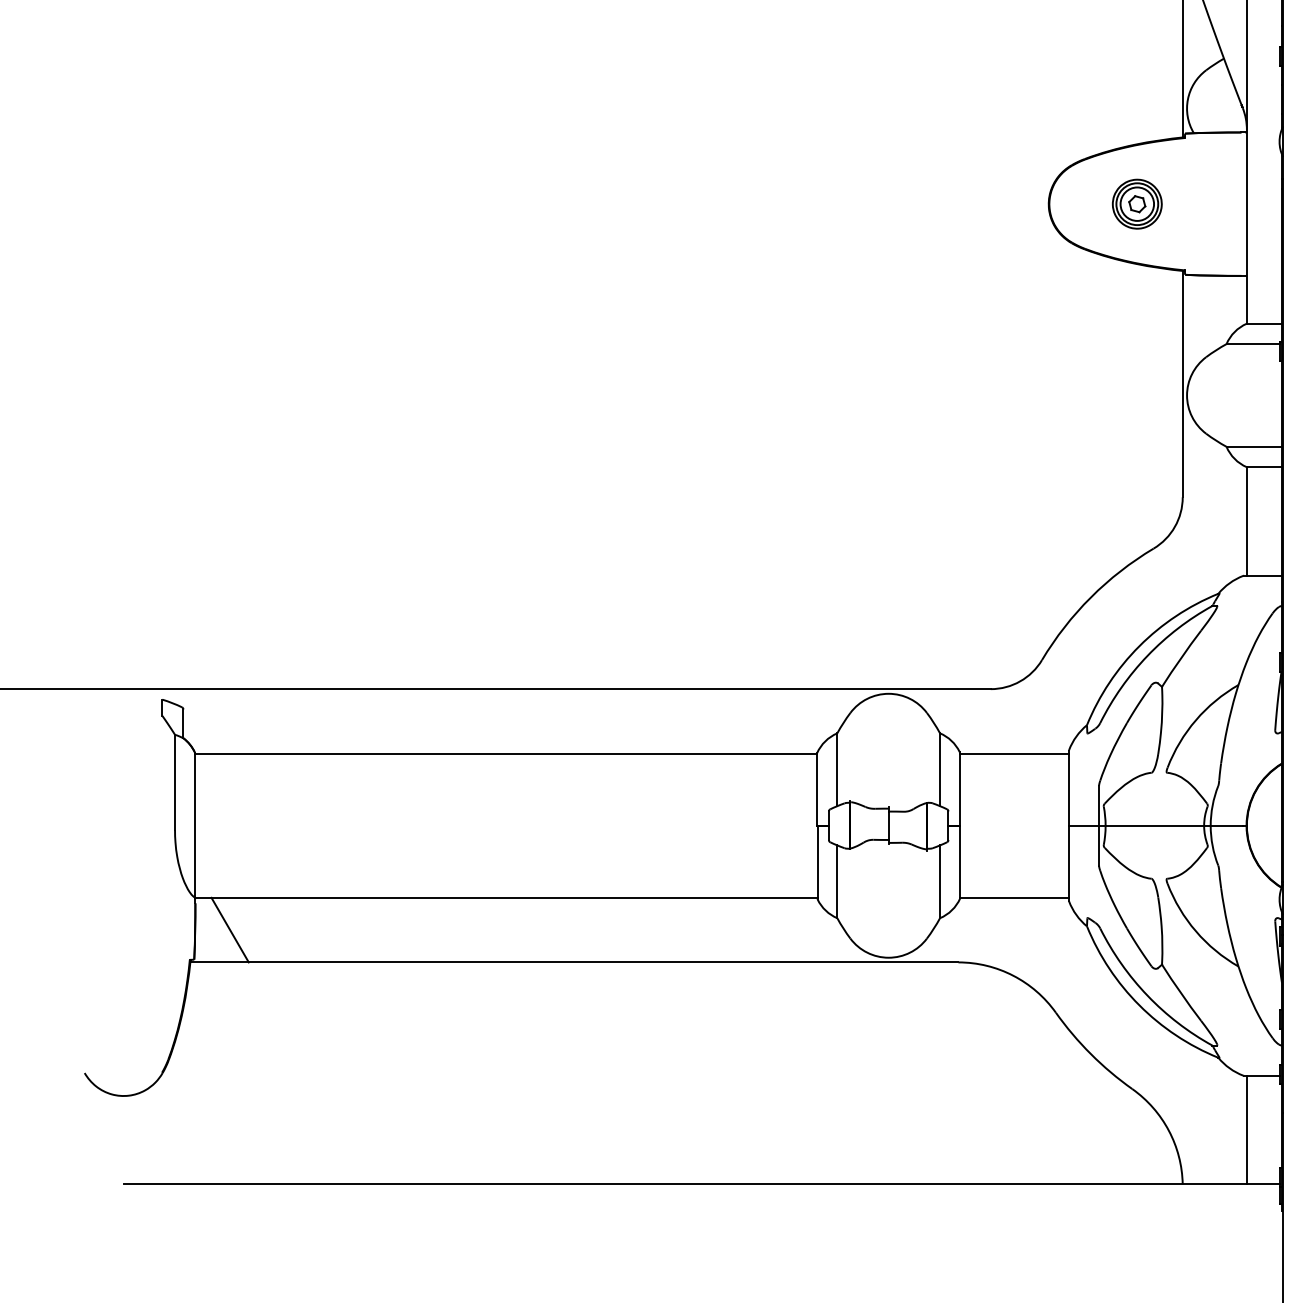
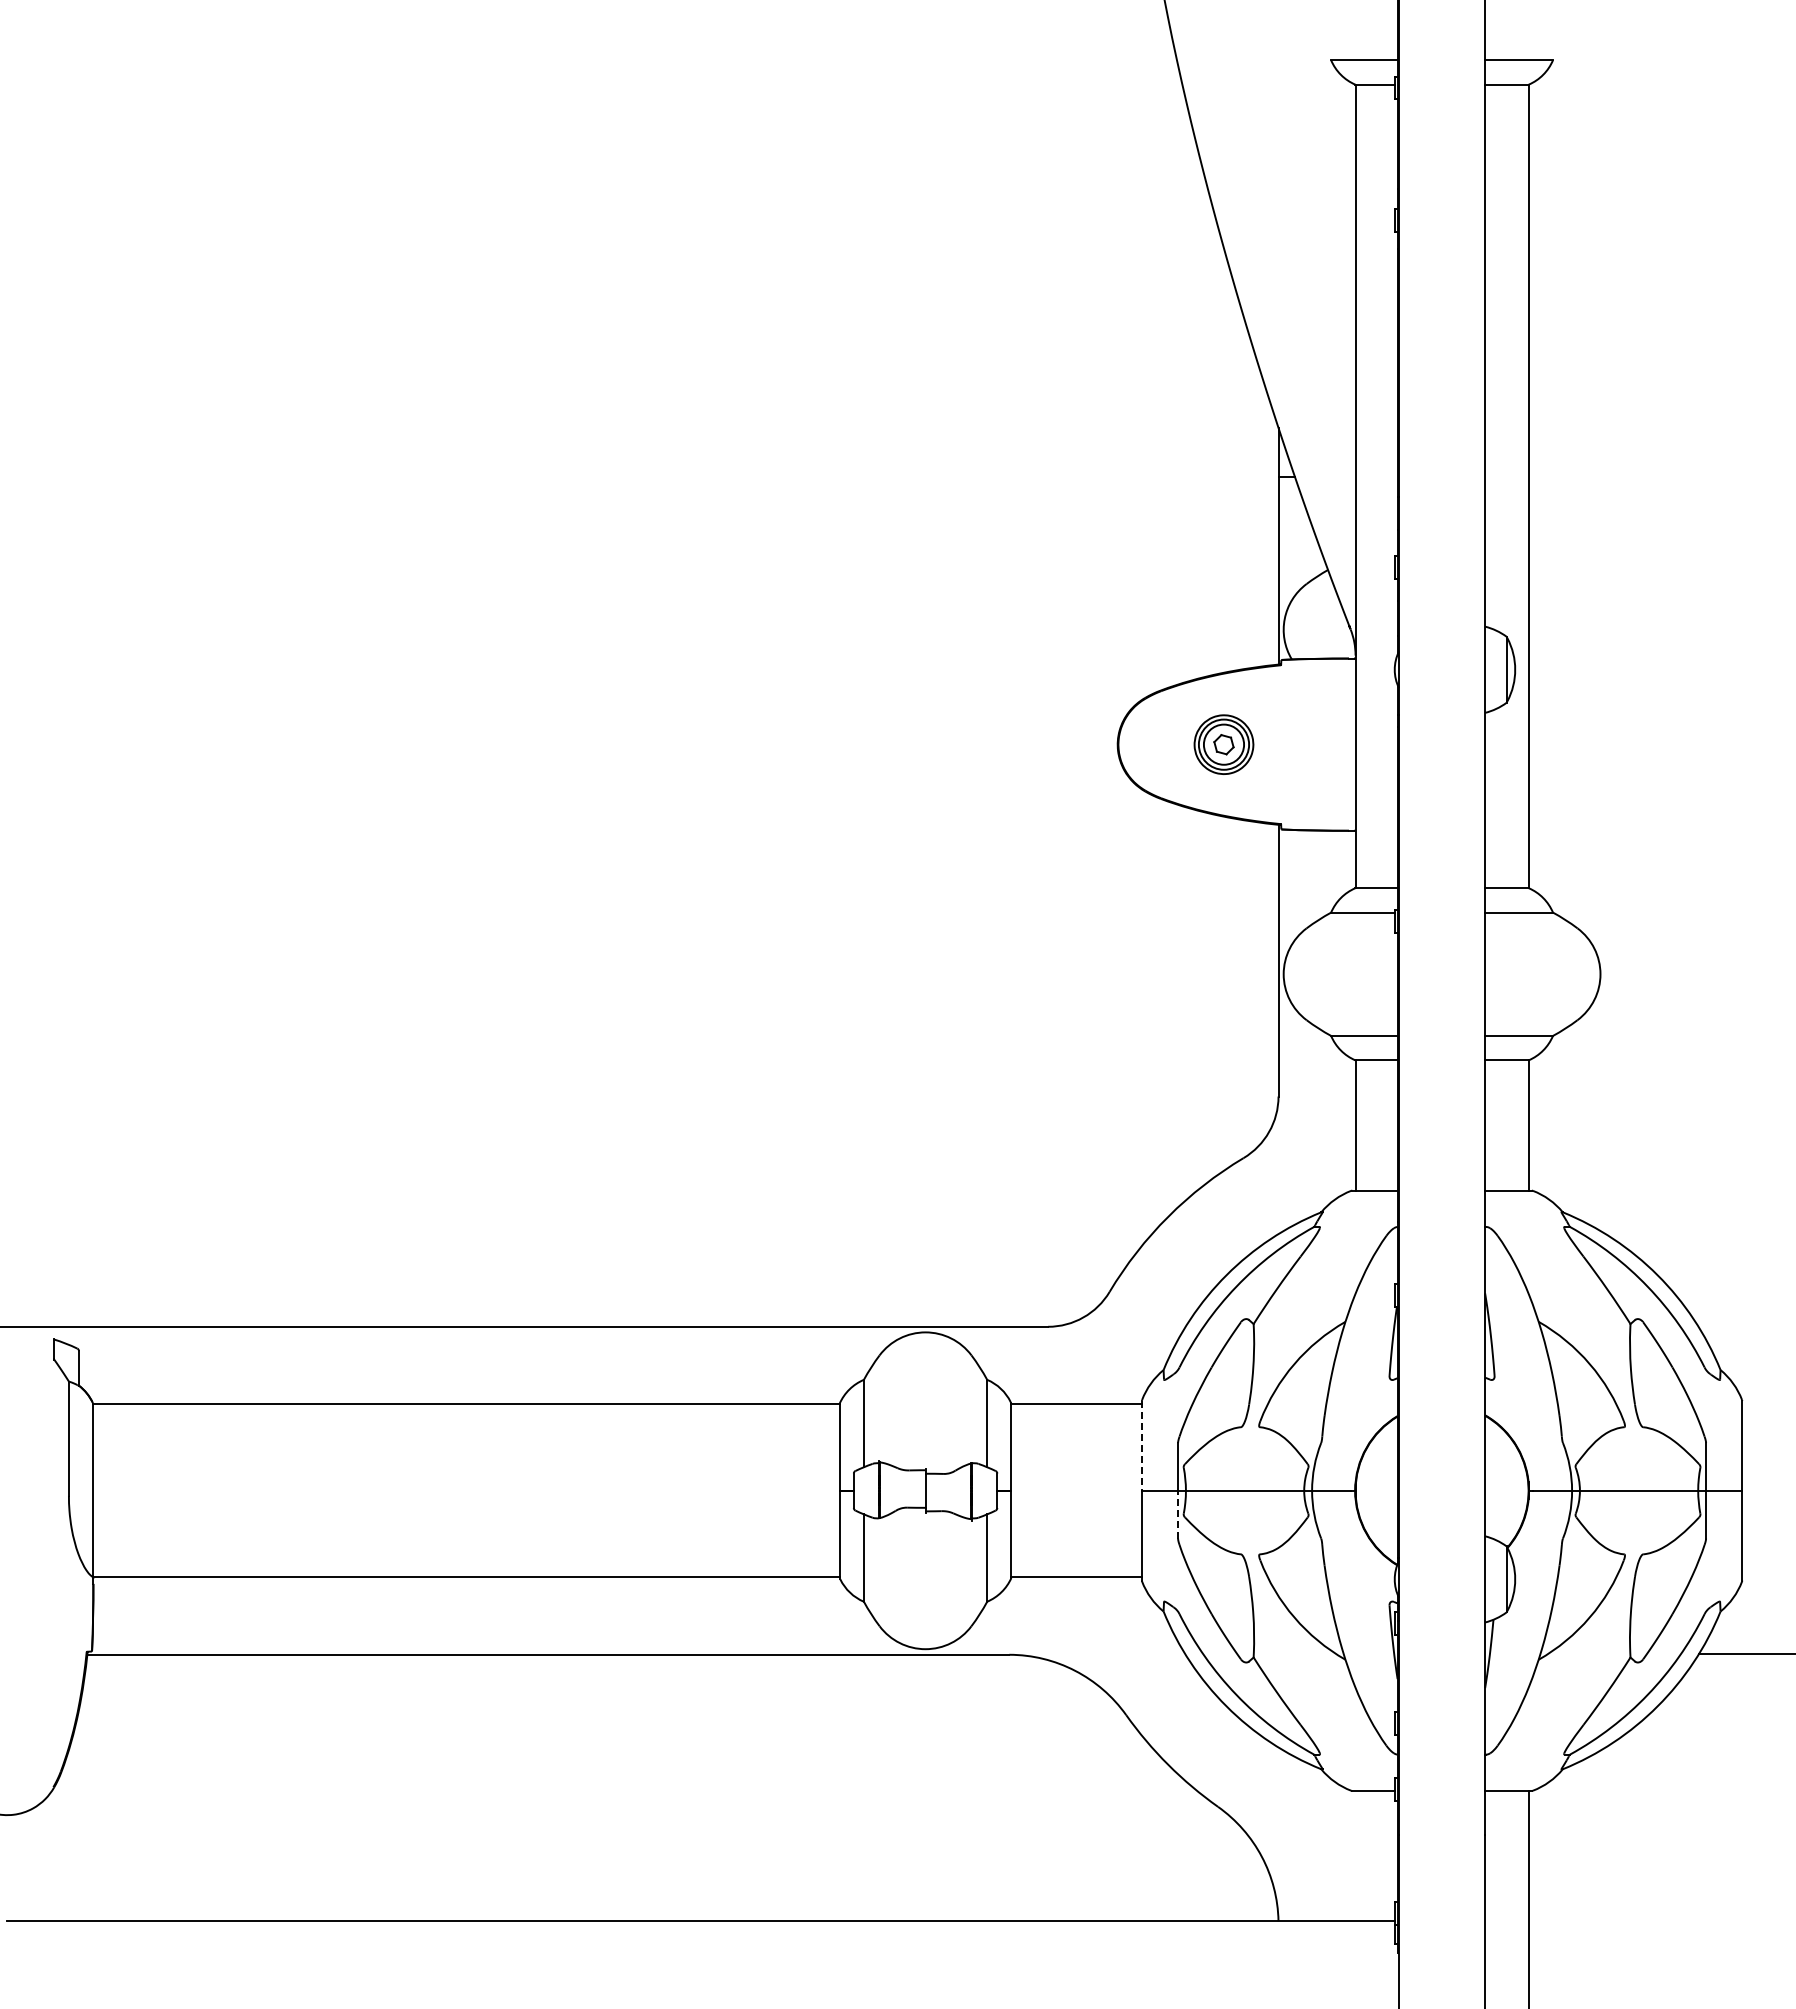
line: (1068, 788) -> (1141, 1445), solid -> dashed
line: (1099, 845) -> (1178, 1514), solid -> dashed
line: (229, 929) -> (134, 1615), removed
line: (1246, 1129) -> (1355, 1855), removed

